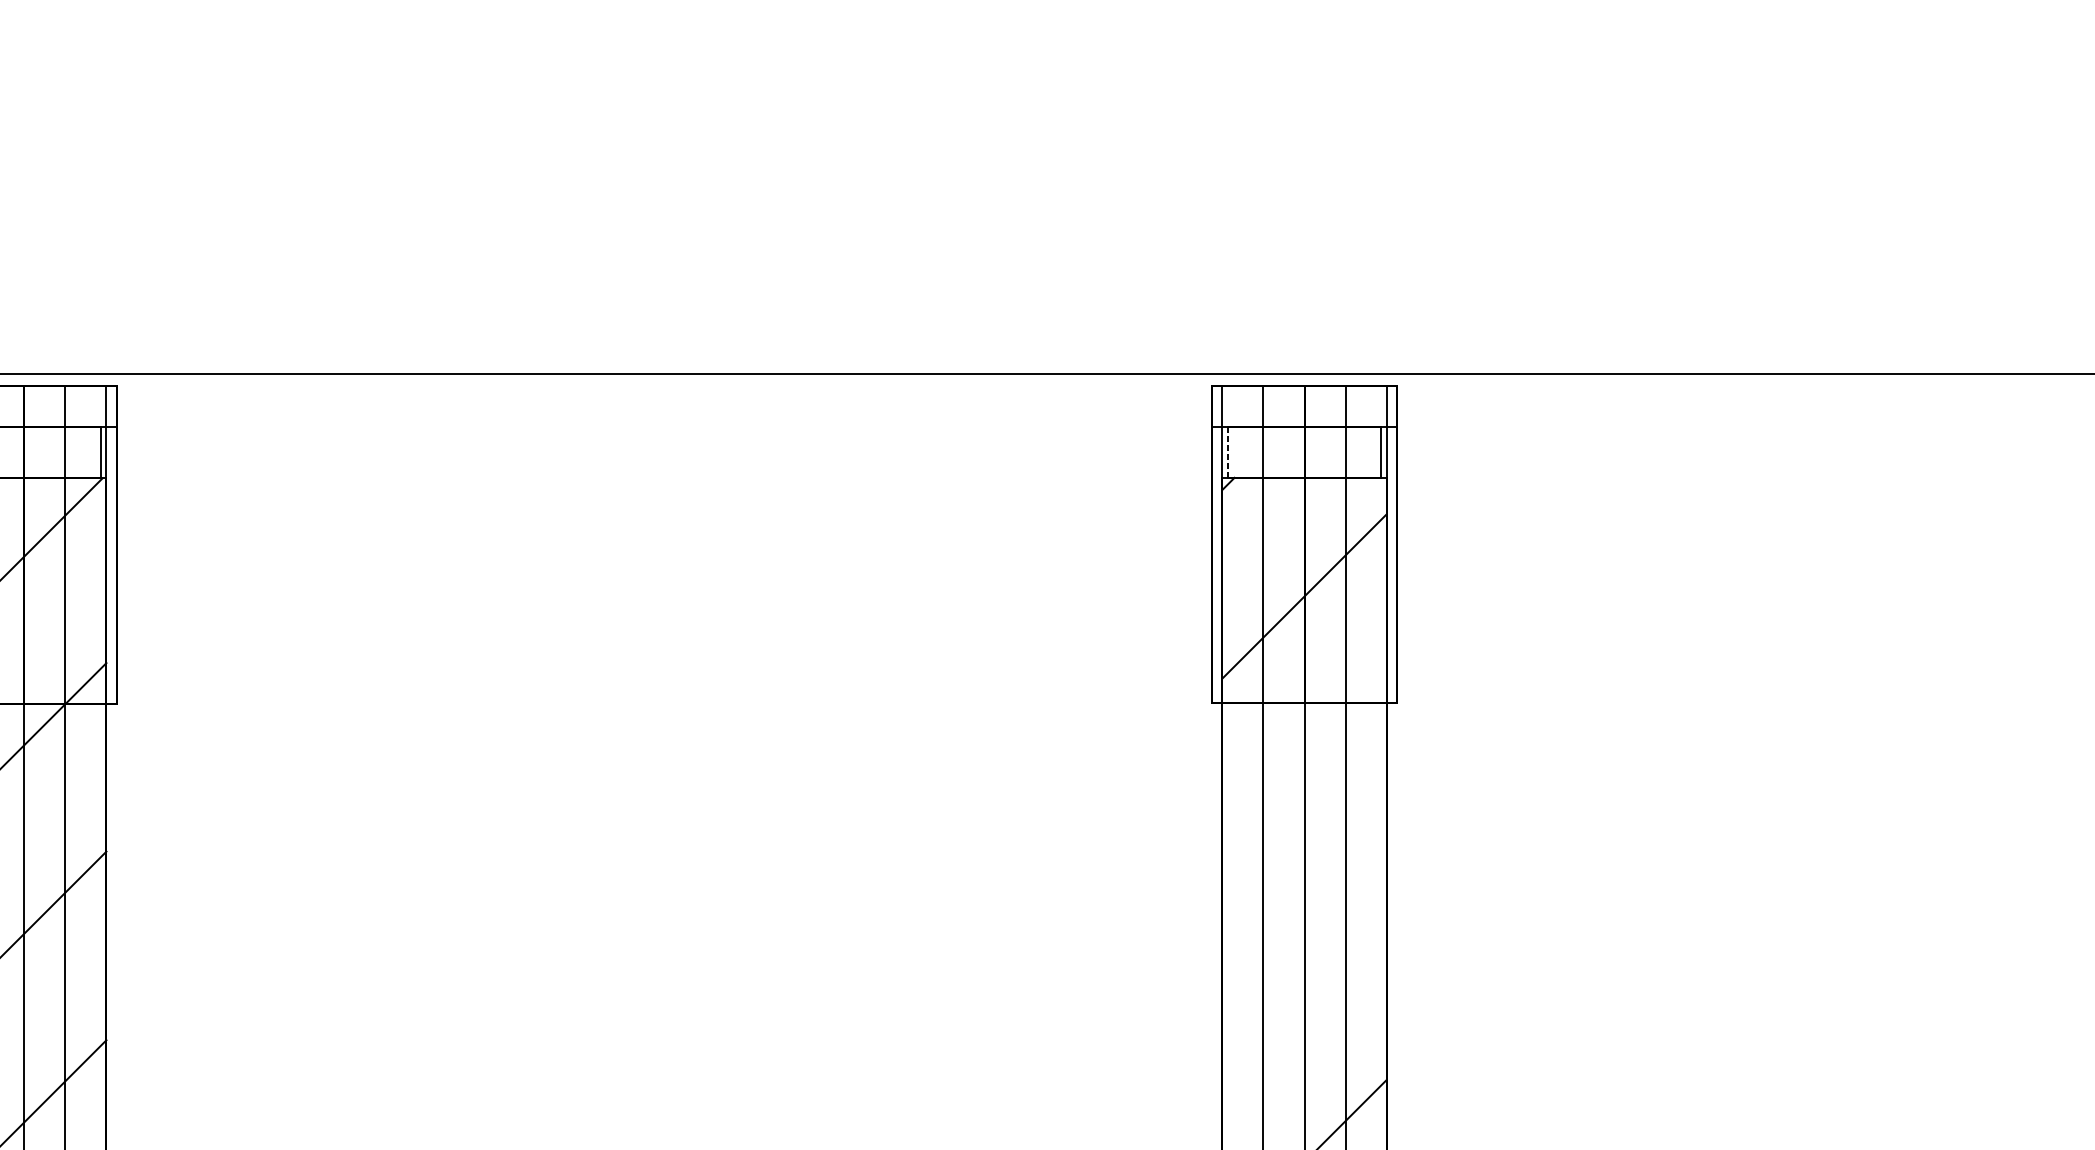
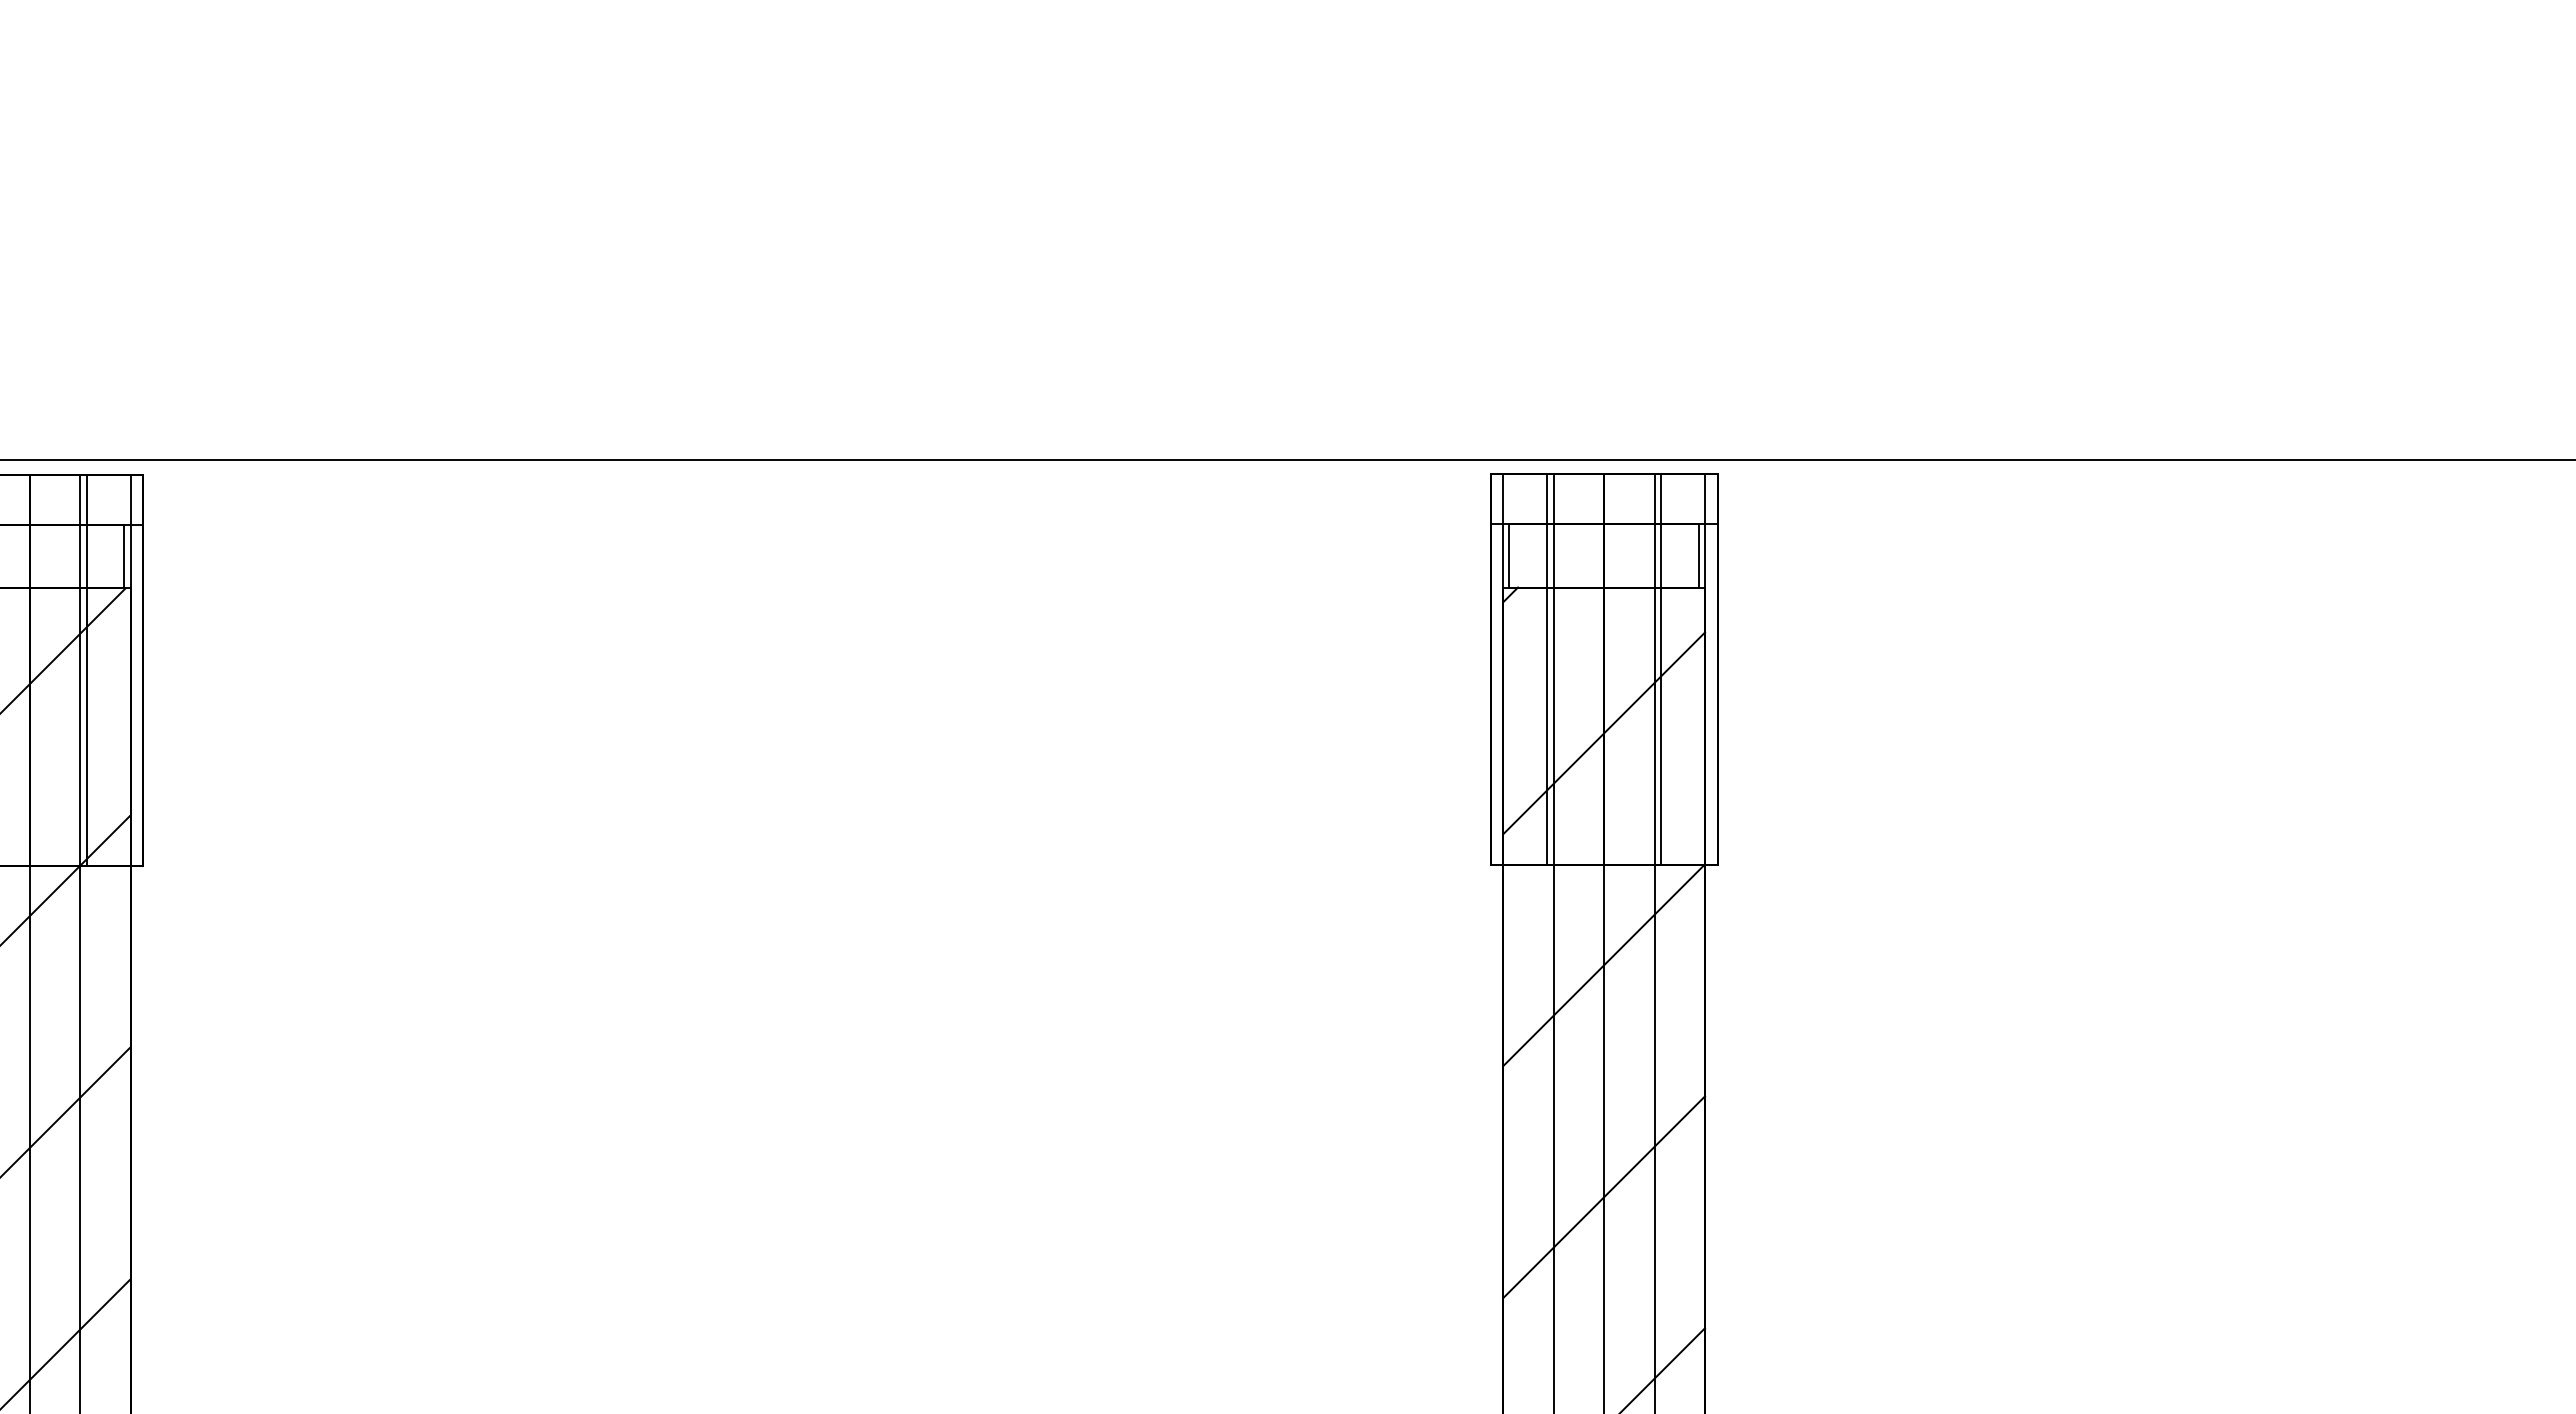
line: (1227, 451) -> (1509, 555), dashed -> solid
line: (70, 544) -> (86, 669), added
line: (1258, 544) -> (1547, 669), added
line: (1350, 544) -> (1660, 669), added
line: (1304, 785) -> (1604, 965), added
line: (1304, 973) -> (1604, 1197), added

